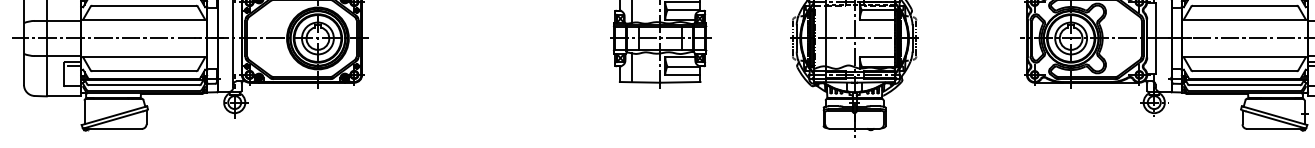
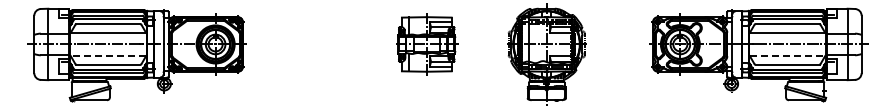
line: (144, 58) -> (108, 56), solid -> dashed
line: (1244, 58) -> (787, 56), solid -> dashed

